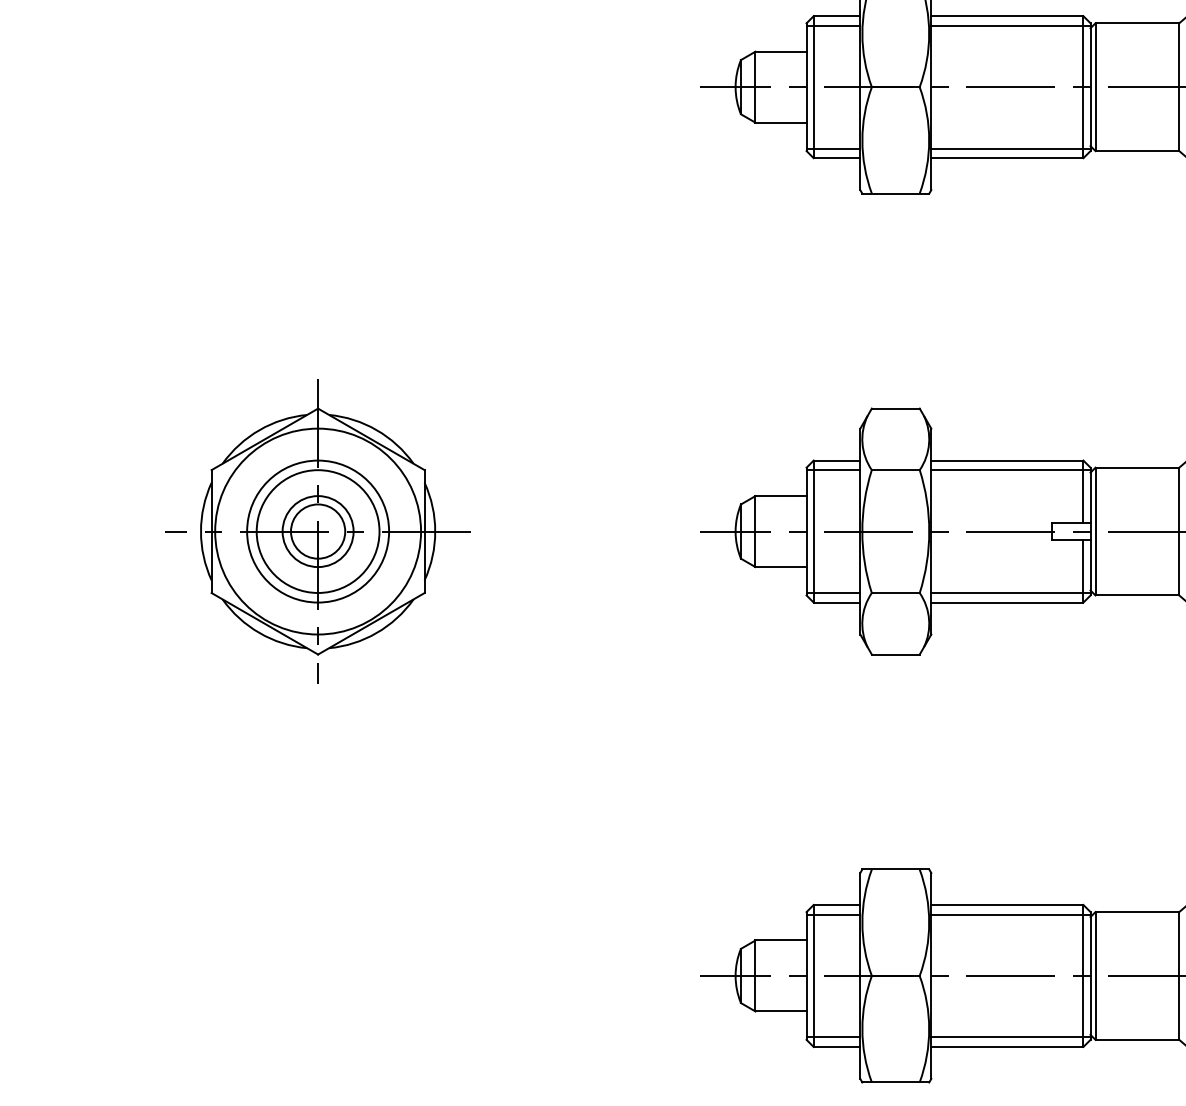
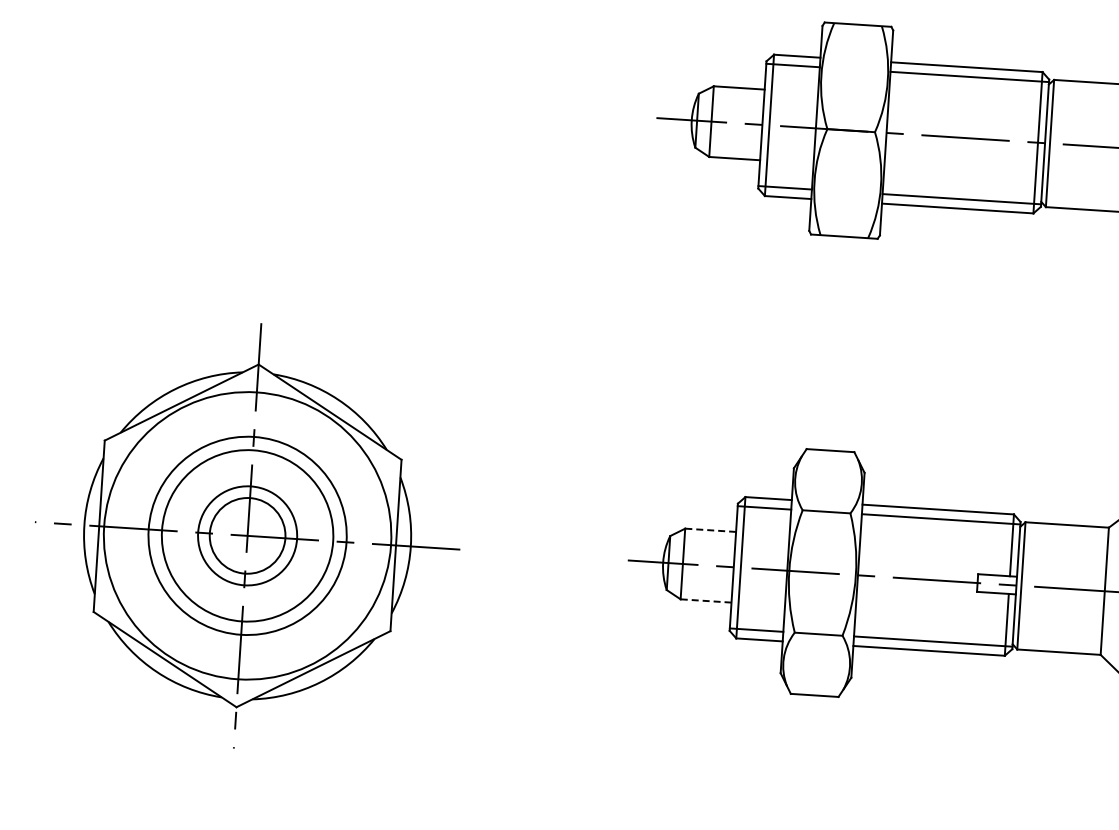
line: (781, 496) -> (711, 530), solid -> dashed
part: (317, 531) -> (246, 535), size x1.4
line: (781, 567) -> (706, 601), solid -> dashed

